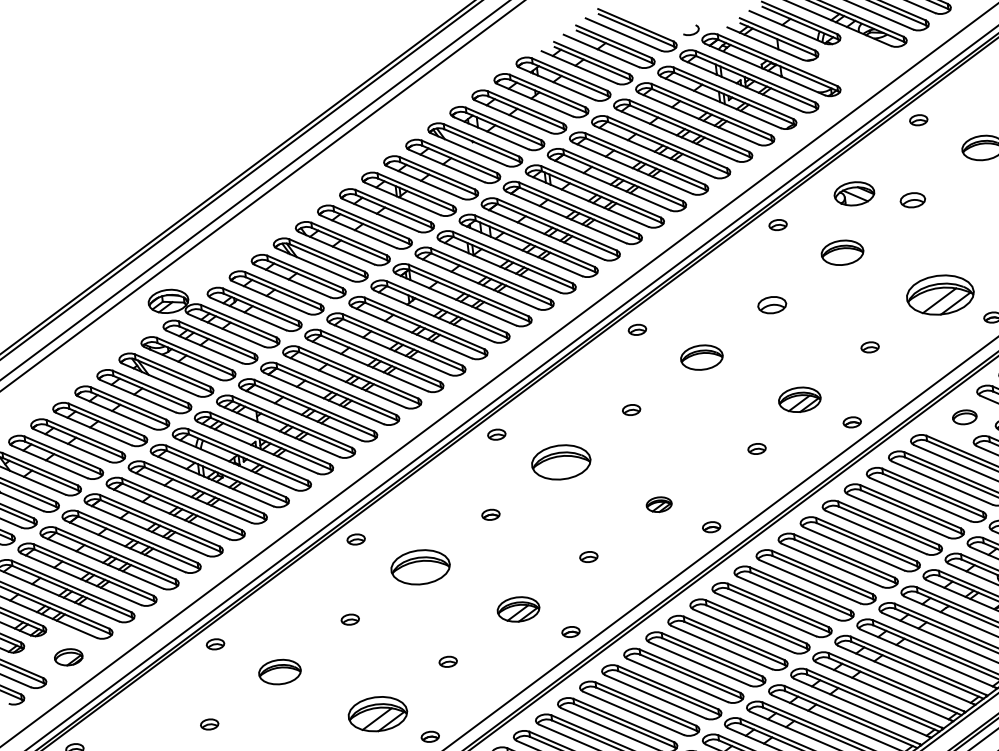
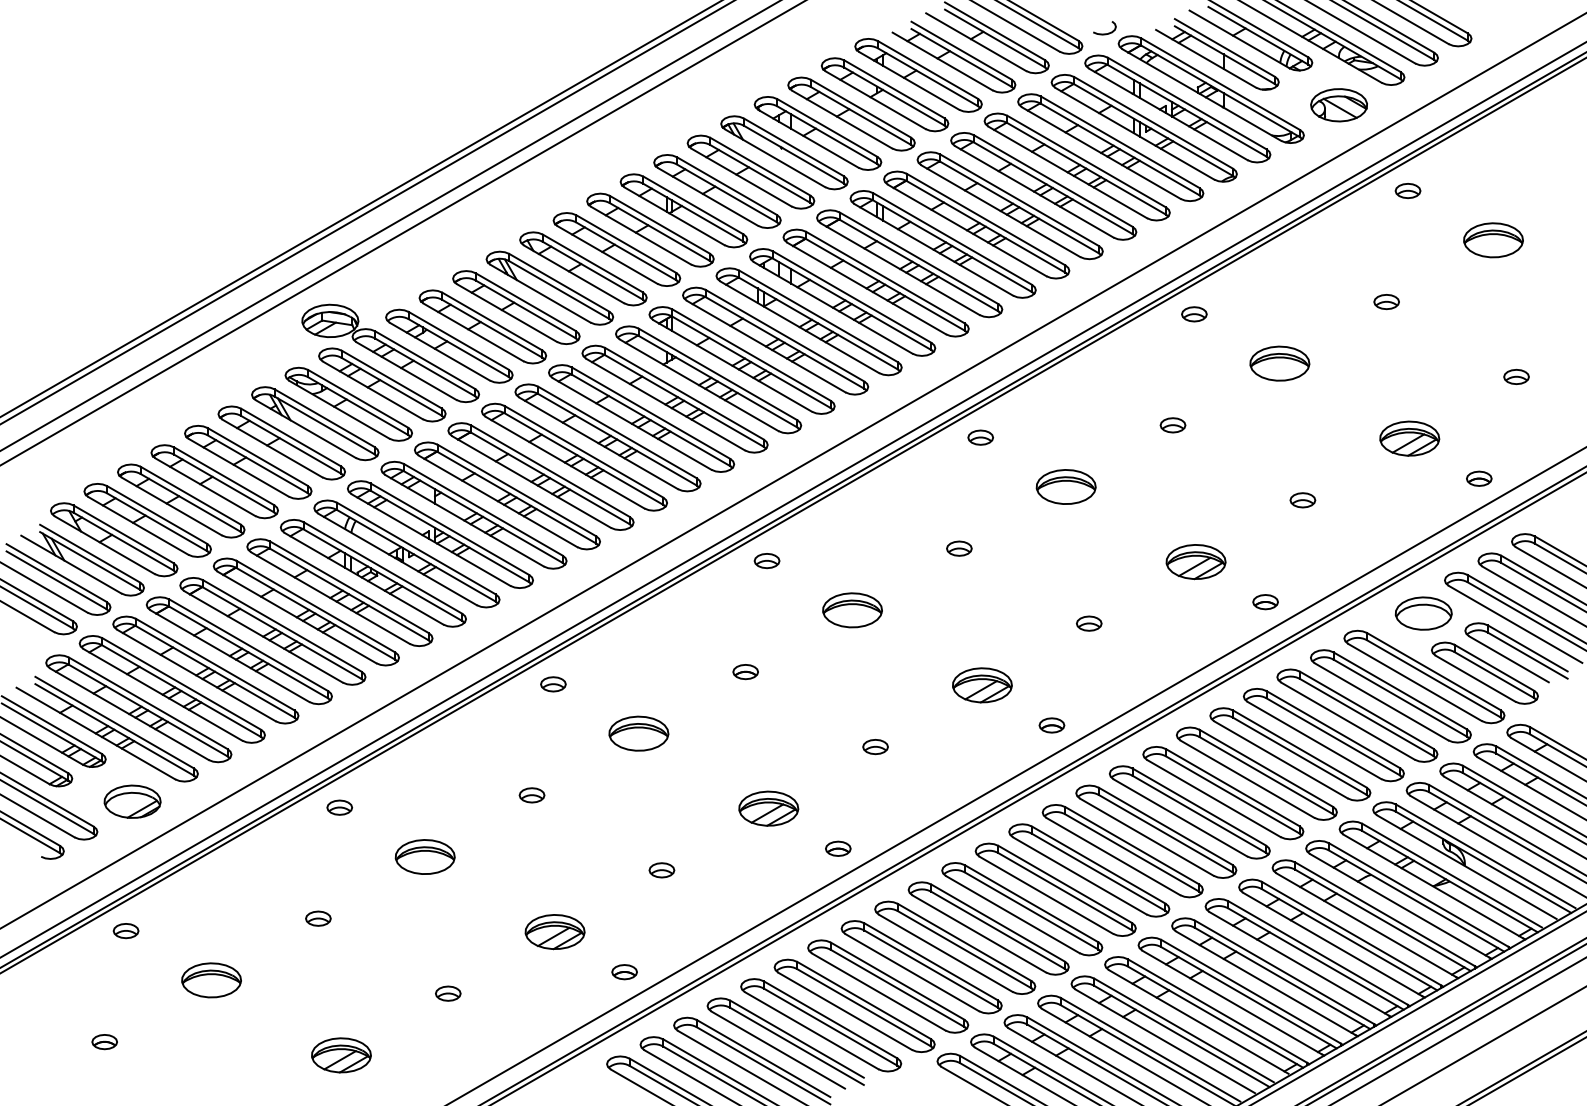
part: (854, 194) -> (1338, 105), moved
part: (912, 200) -> (1386, 302), size x0.71
part: (940, 294) -> (1409, 438), size x0.62
part: (771, 305) -> (1172, 425), size x0.62
part: (964, 417) -> (1423, 613), size x1.67
part: (757, 448) -> (1089, 623), moved
part: (561, 462) -> (852, 610), size x0.71
part: (659, 504) -> (982, 685), size x1.67
part: (420, 567) -> (638, 733), size x0.71
part: (68, 657) -> (132, 801), size x1.43
part: (377, 714) -> (554, 932), size x0.71

